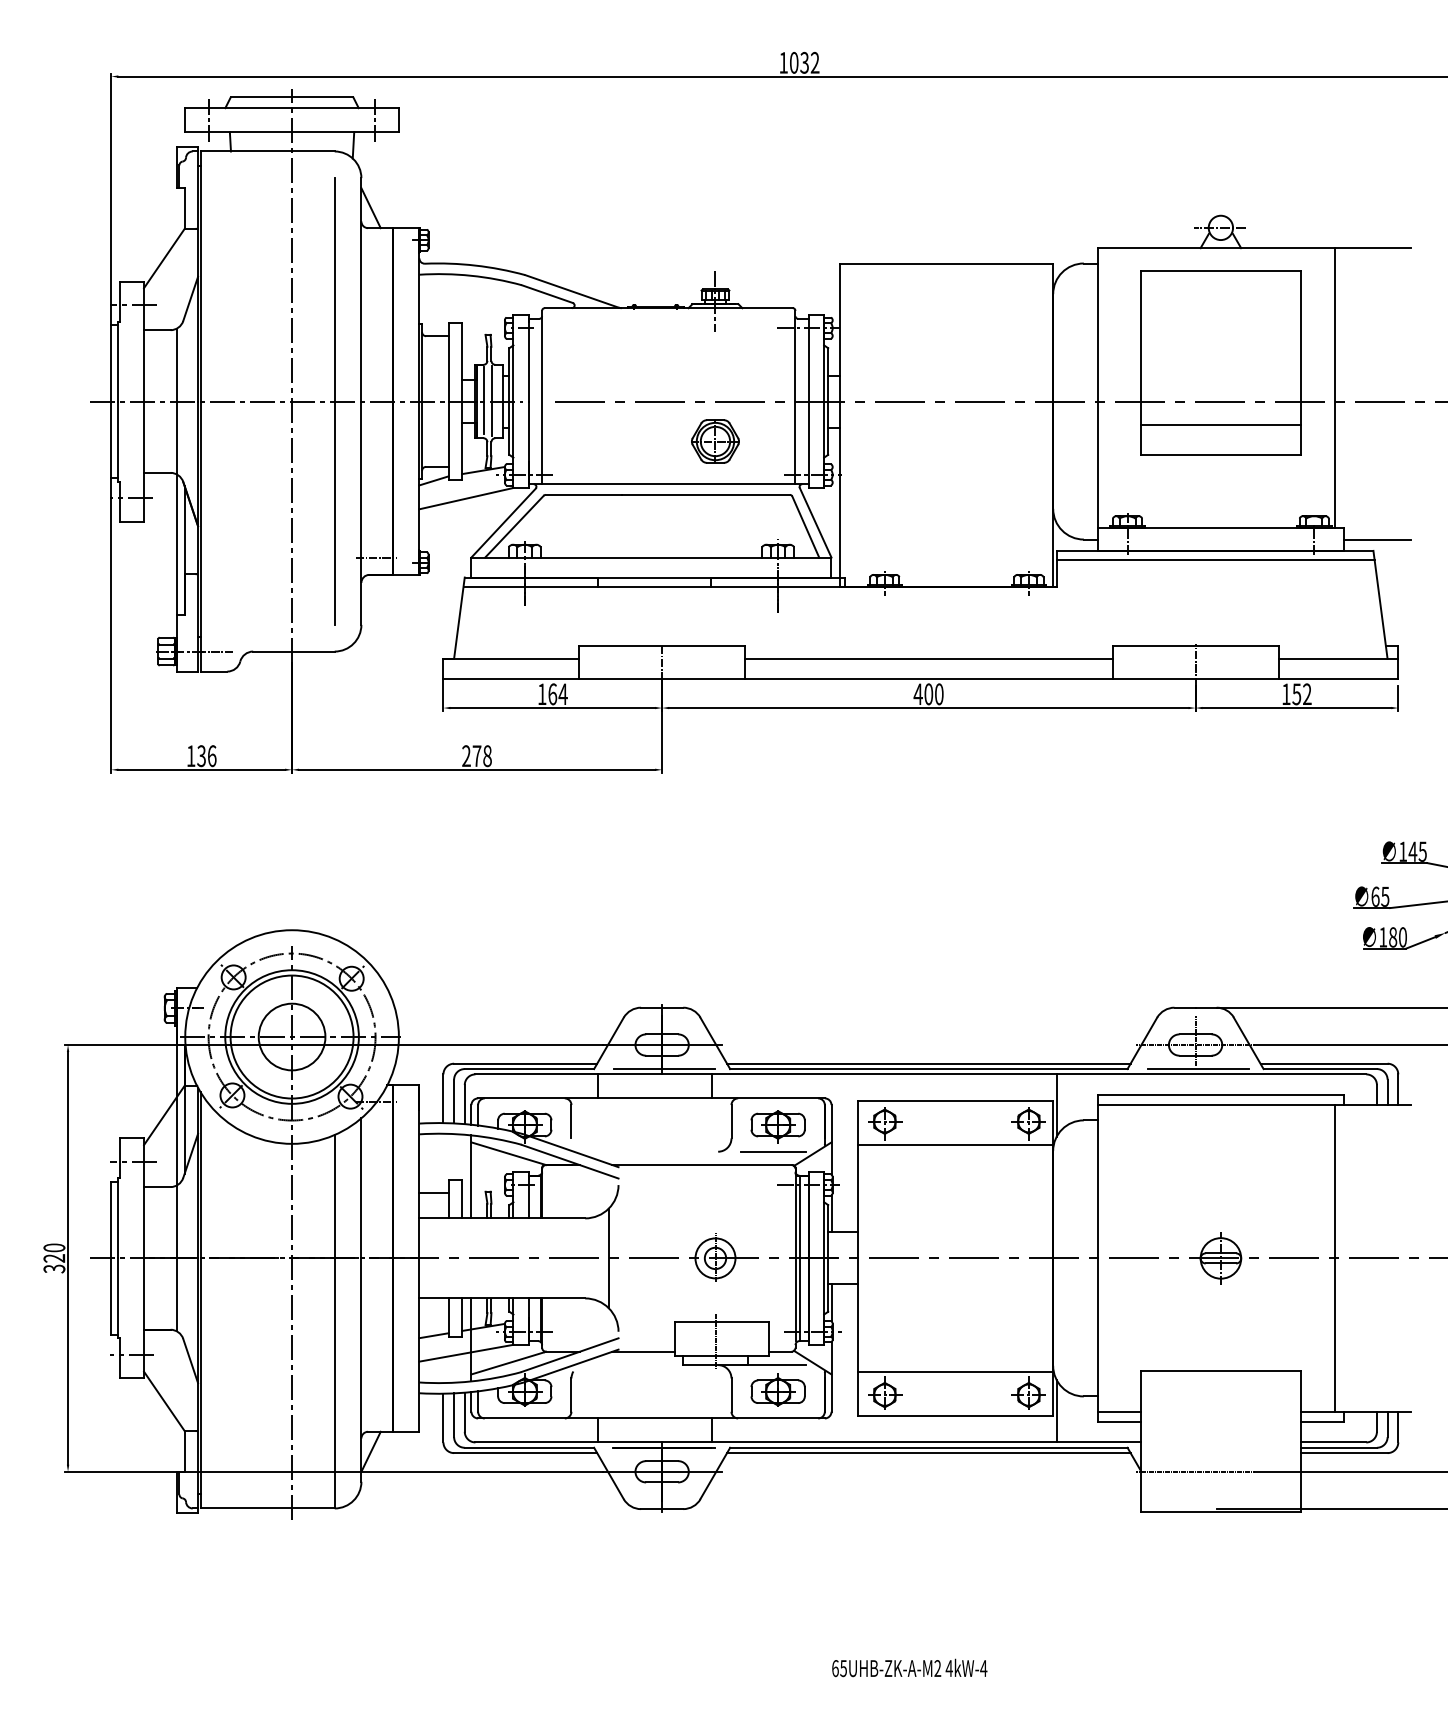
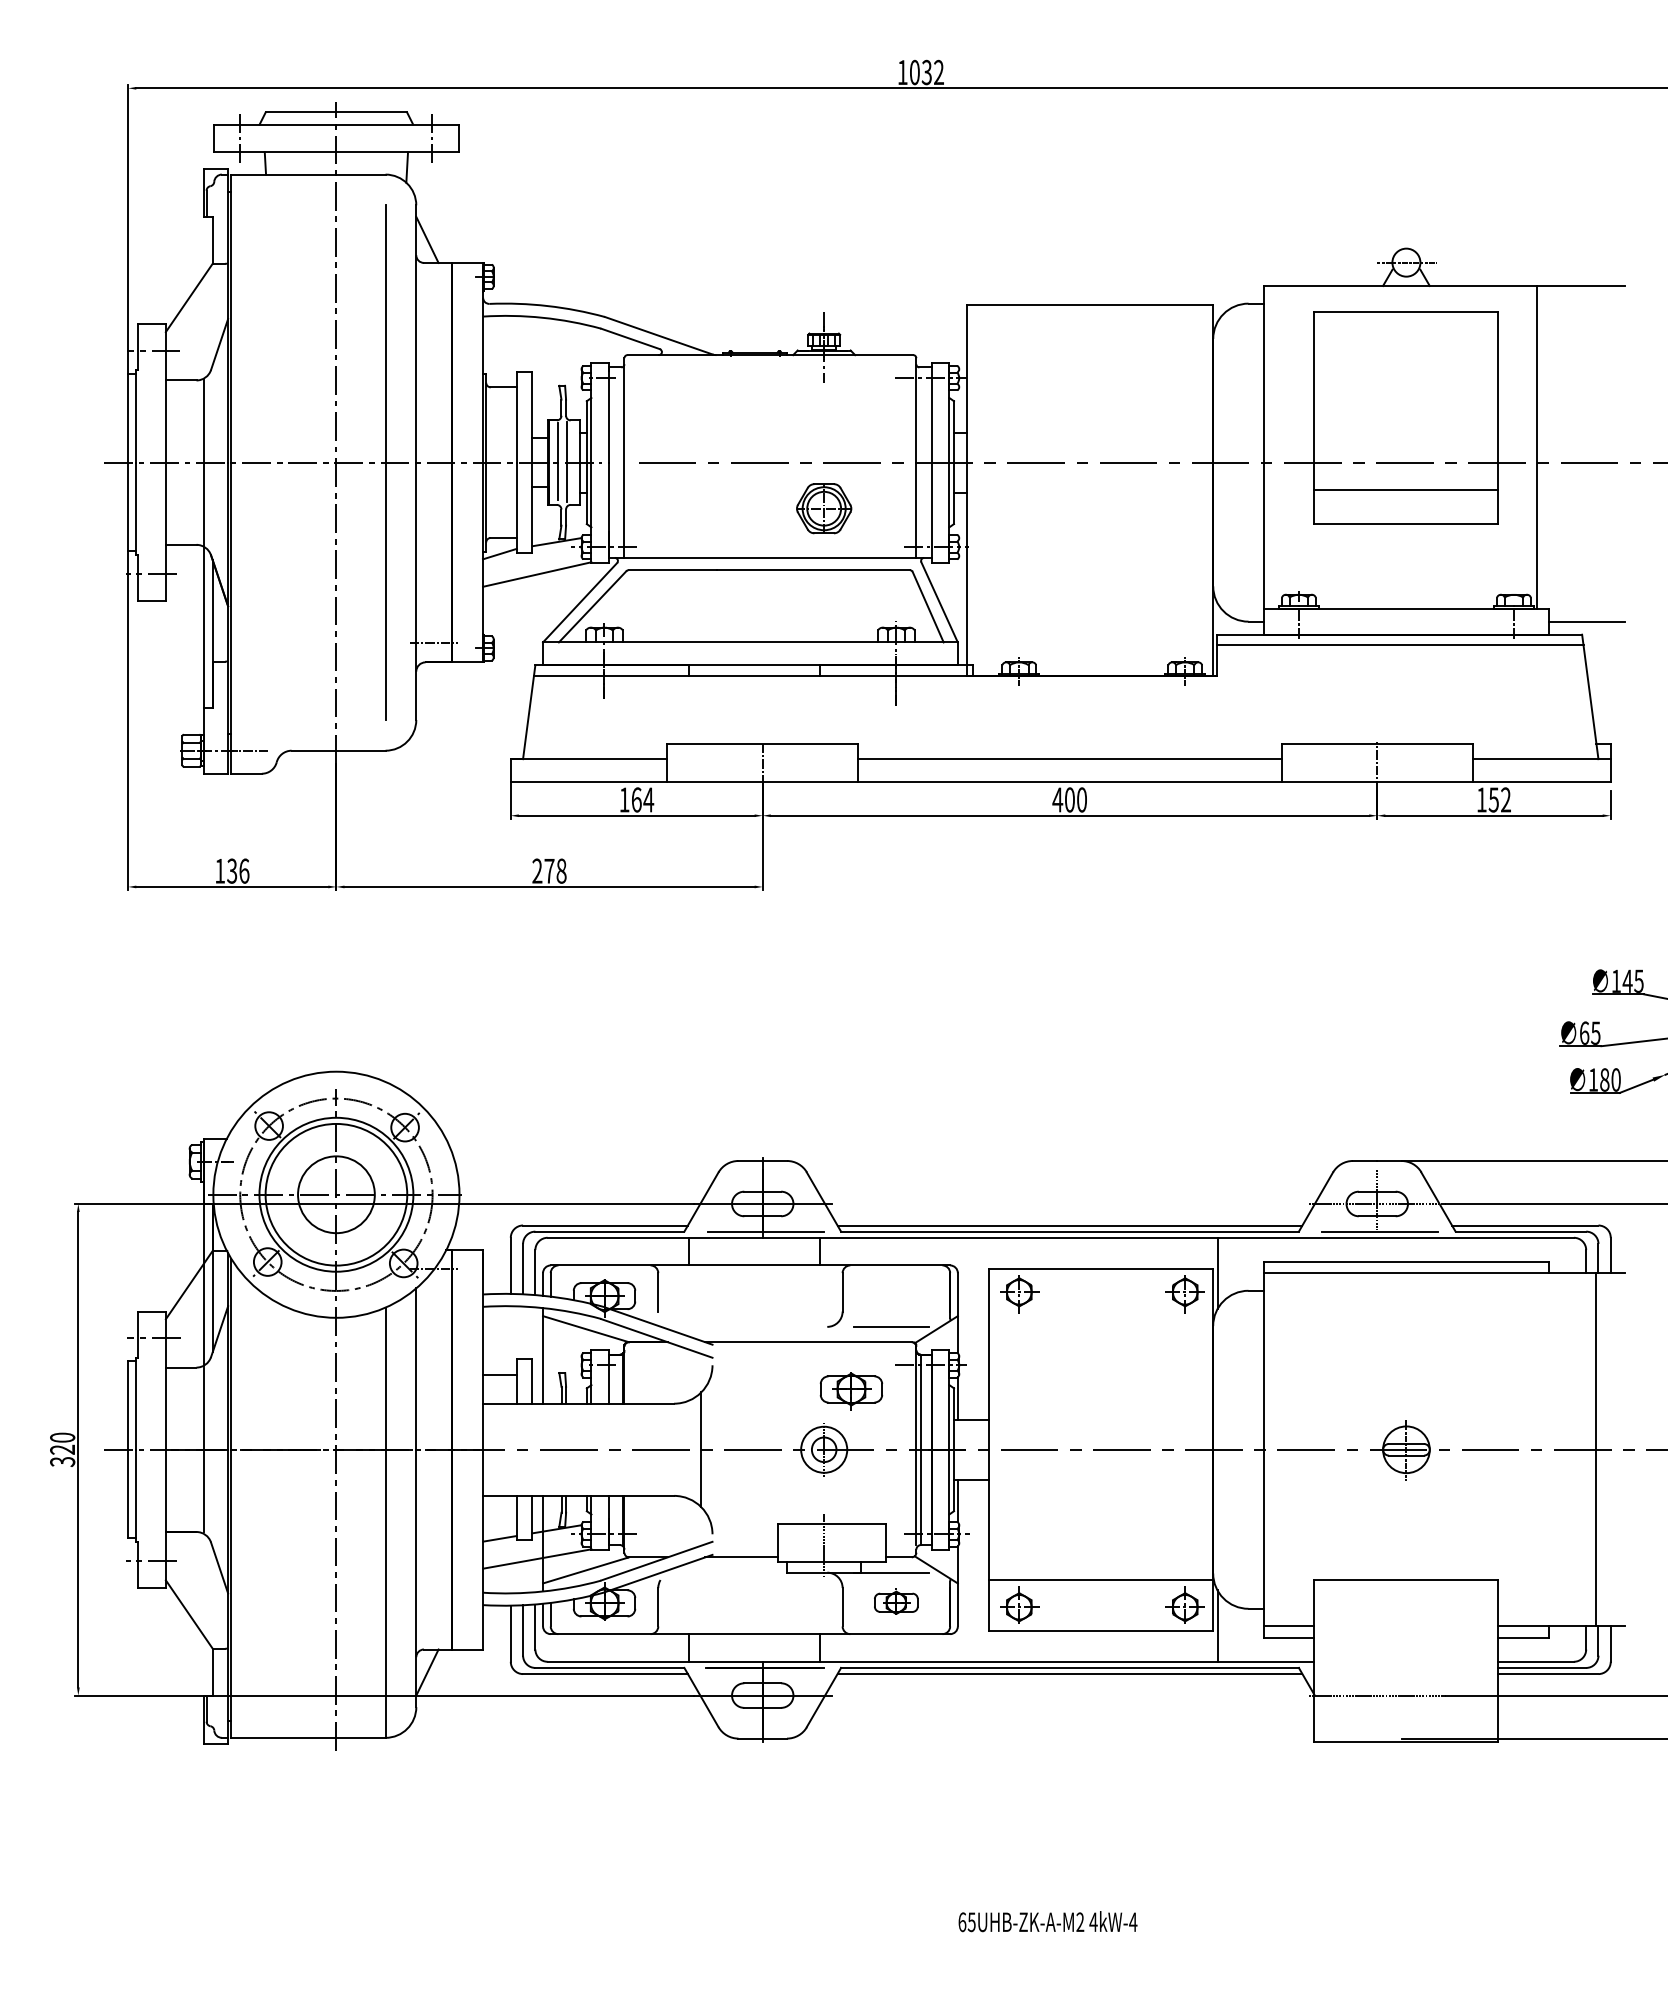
part: (777, 1126) -> (850, 1391), moved
line: (955, 1145) -> (1100, 1319), removed
line: (1334, 1258) -> (1596, 1449), moved
part: (777, 1389) -> (895, 1600), size x0.7

